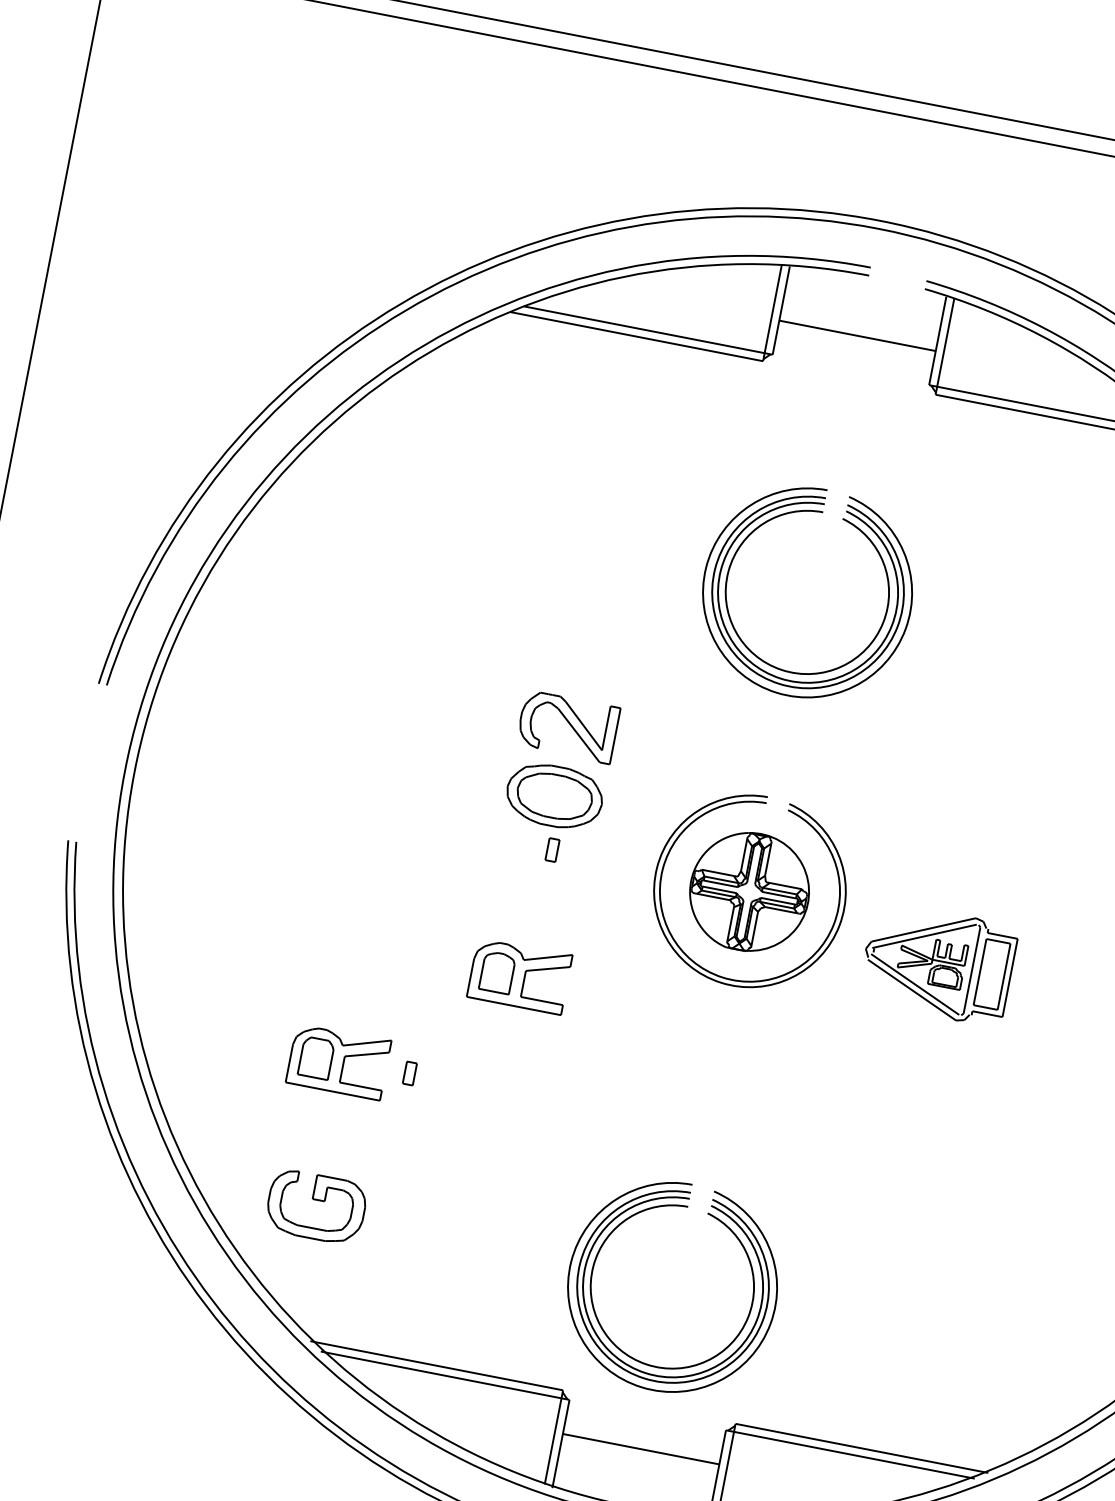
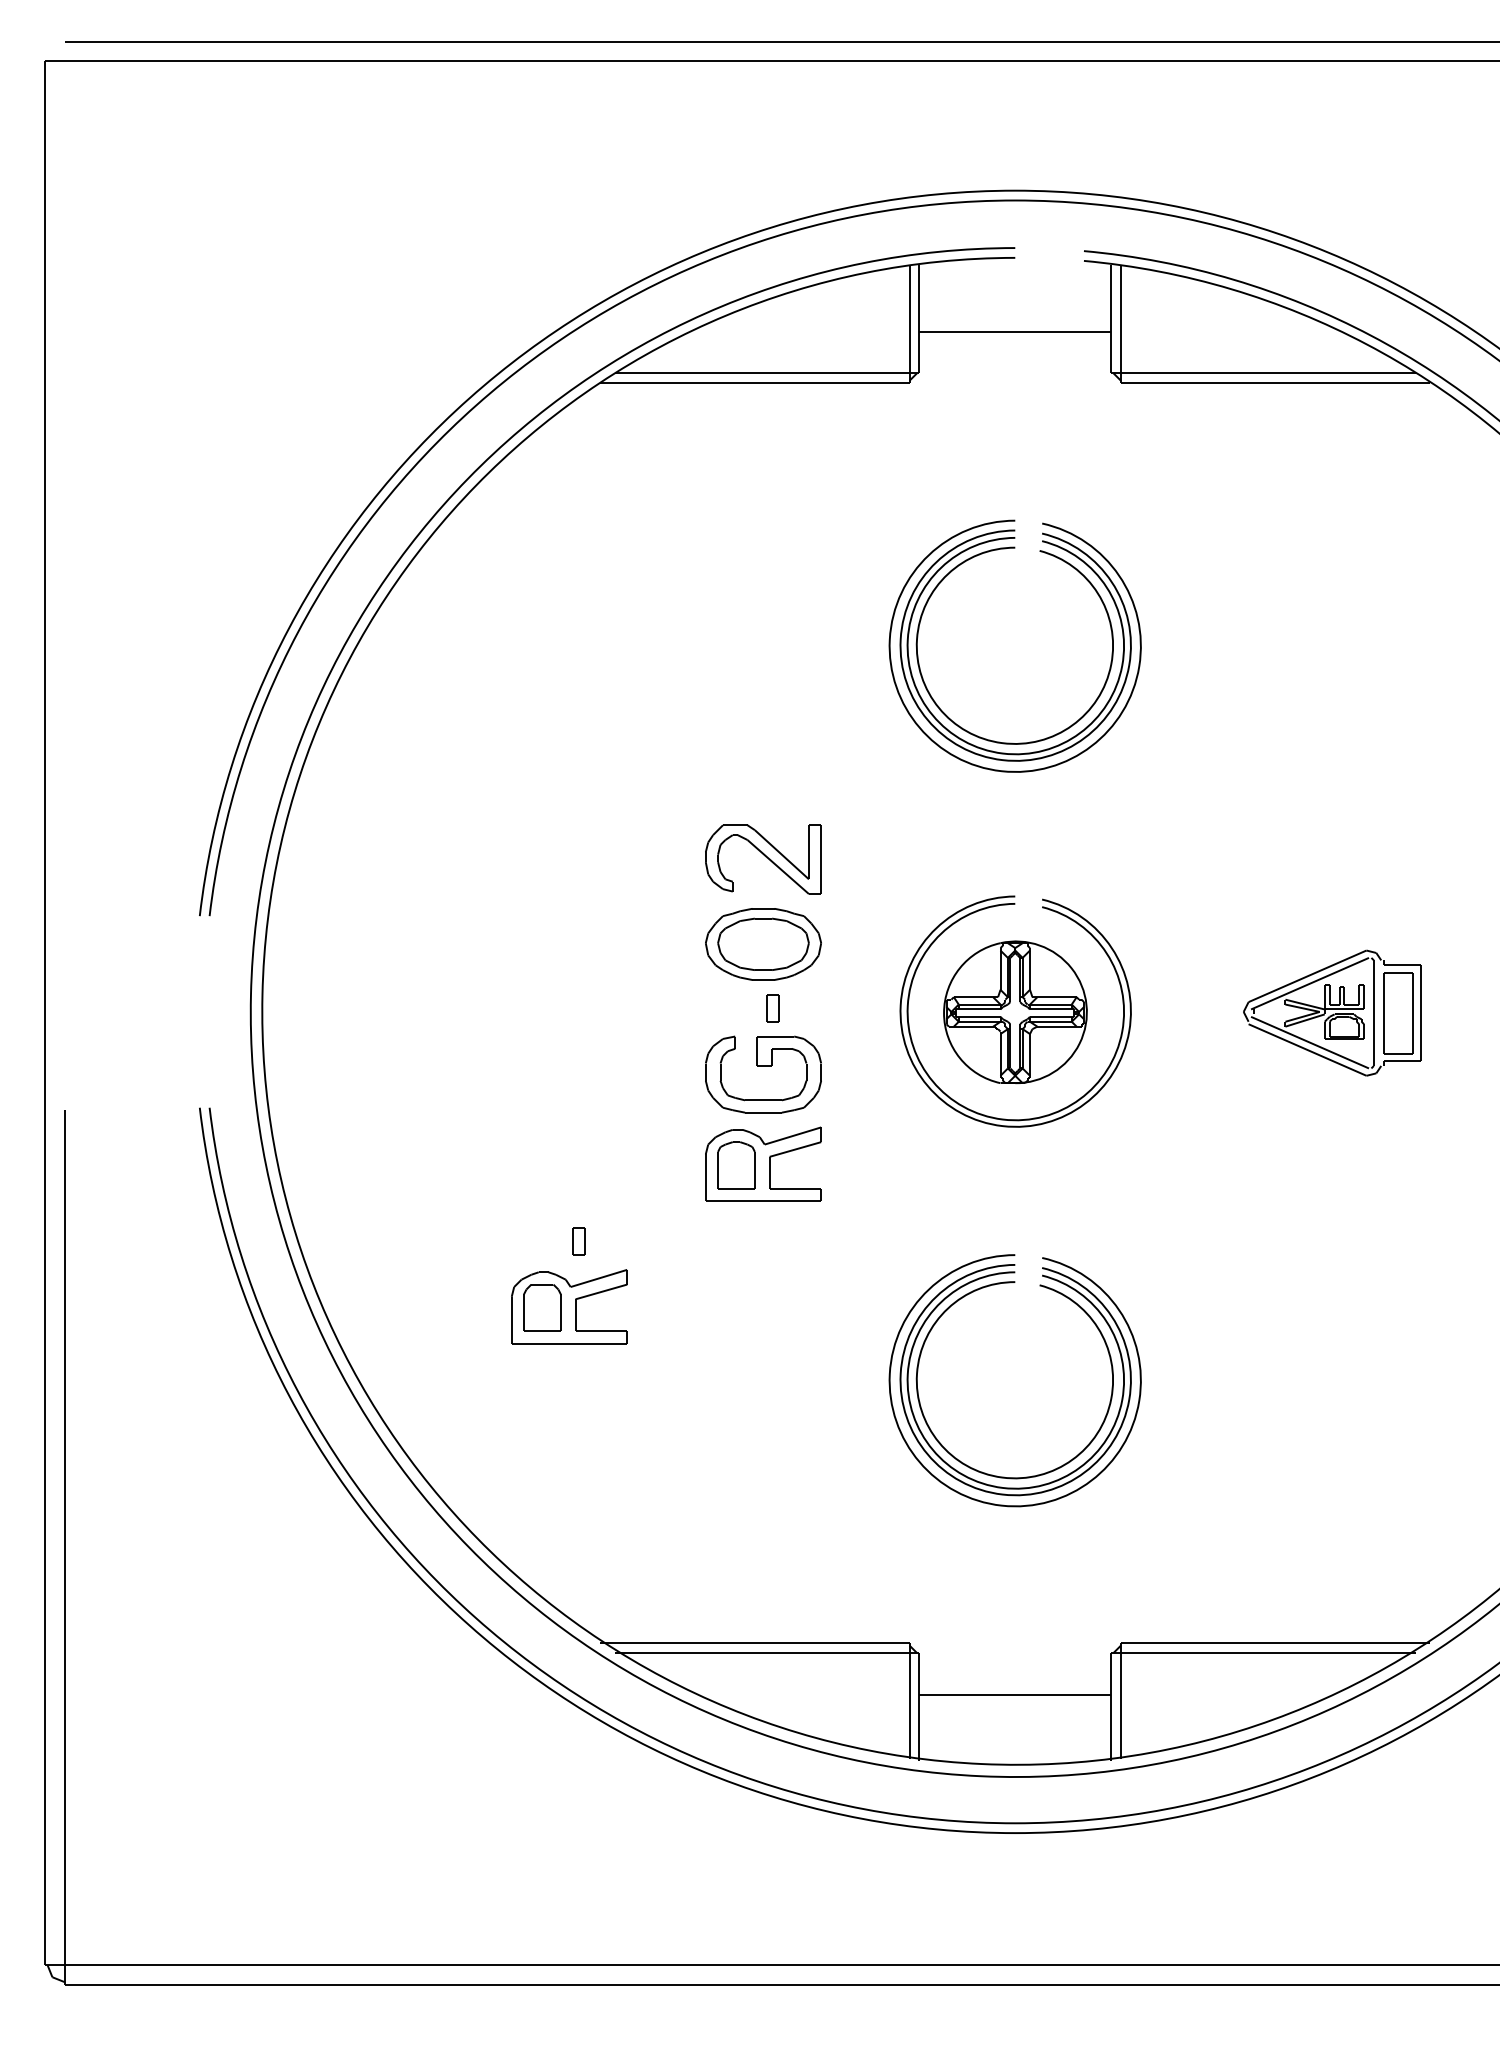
part: (938, 963) -> (1332, 1012), moved
part: (409, 1073) -> (578, 1241), moved
part: (317, 1200) -> (763, 1066), moved
part: (591, 1289) -> (920, 1401), moved

